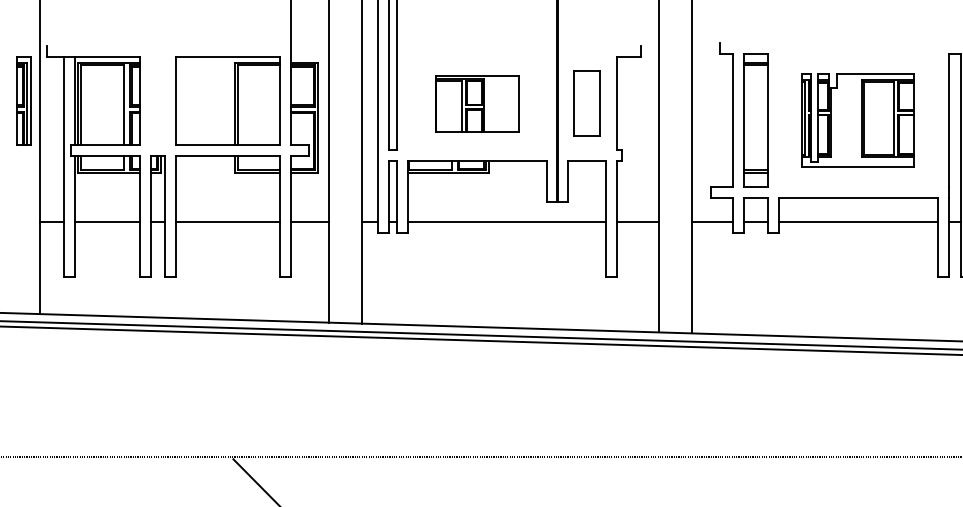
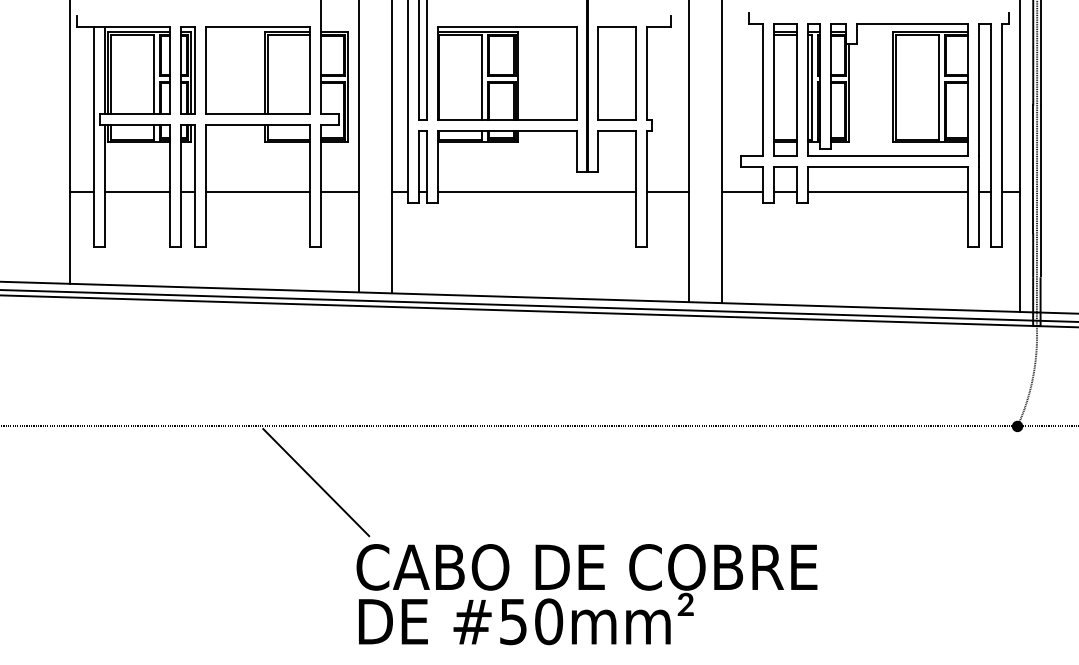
part: (23, 100) -> (187, 70), moved
part: (477, 103) -> (507, 73), size x1.67
part: (586, 103) -> (616, 73), size x1.43
part: (857, 119) -> (887, 89), size x1.43

